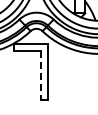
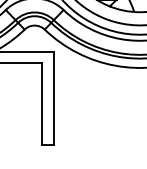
line: (40, 75) -> (41, 104), dashed -> solid

